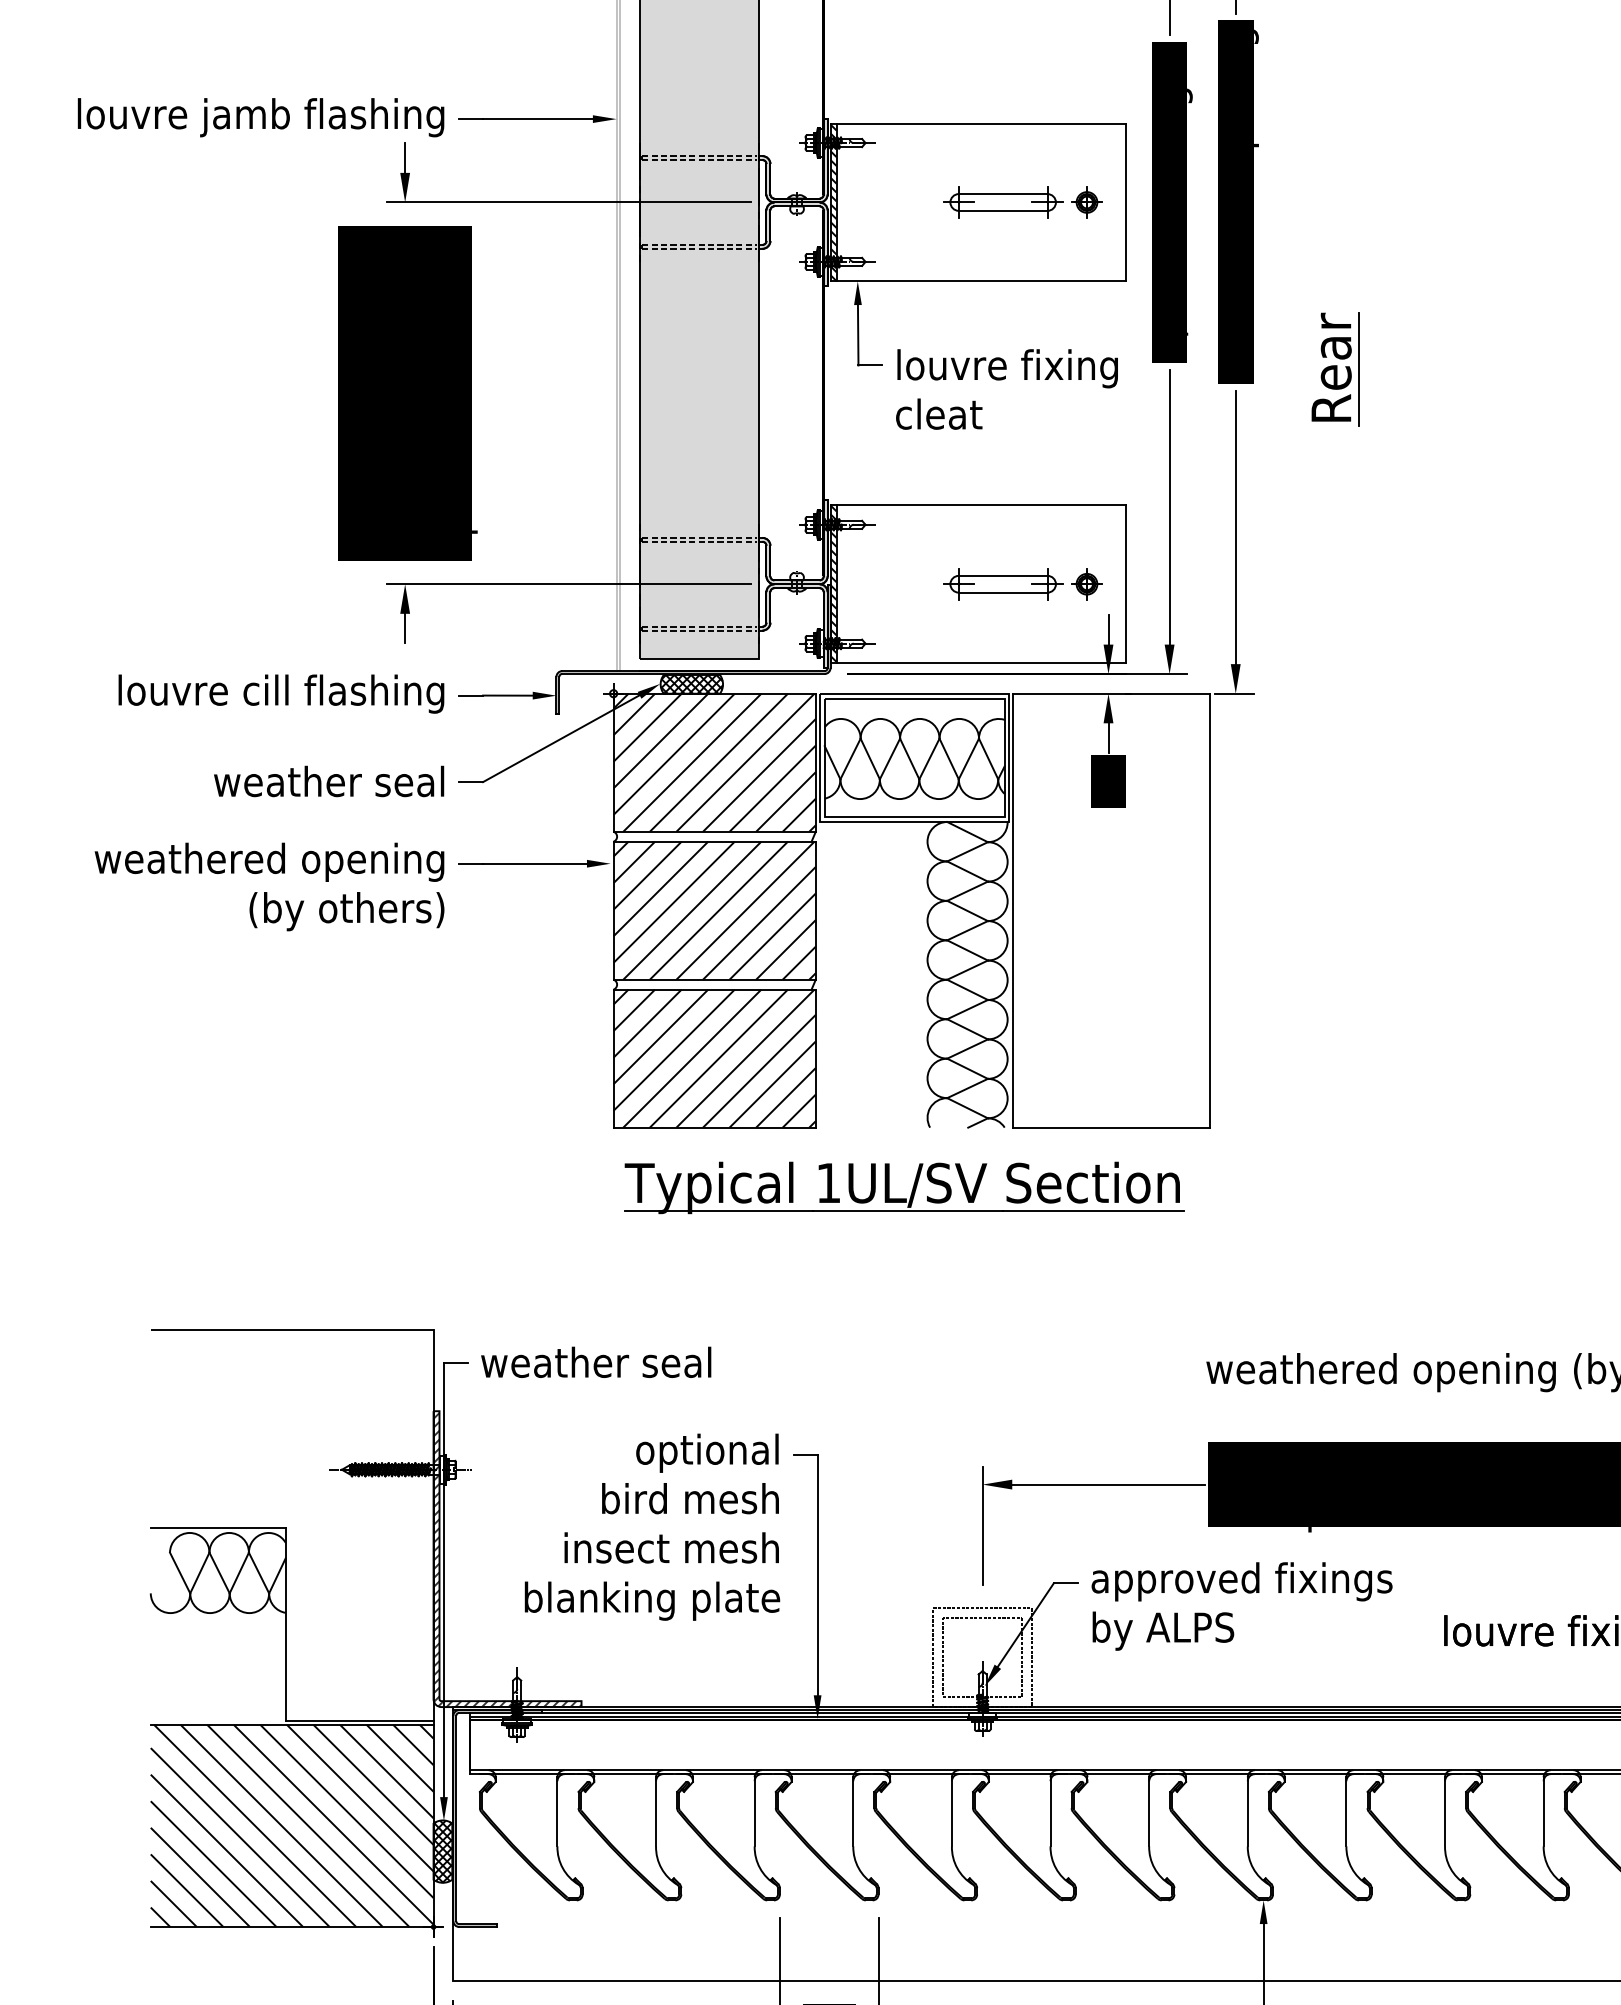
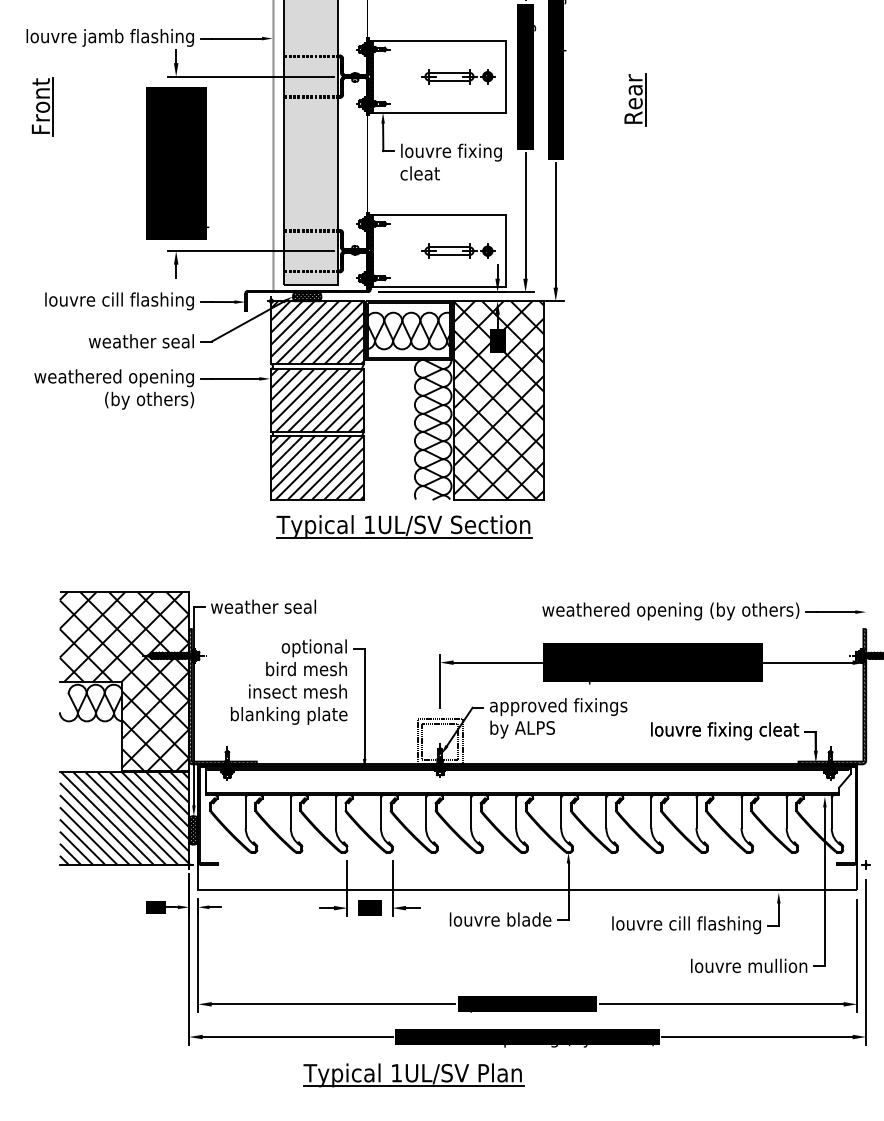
part: (112, 267) -> (42, 106), added
part: (1335, 368) -> (635, 99), moved
hatch: (1110, 910) -> (498, 400), added
hatch: (292, 1525) -> (124, 681), added

